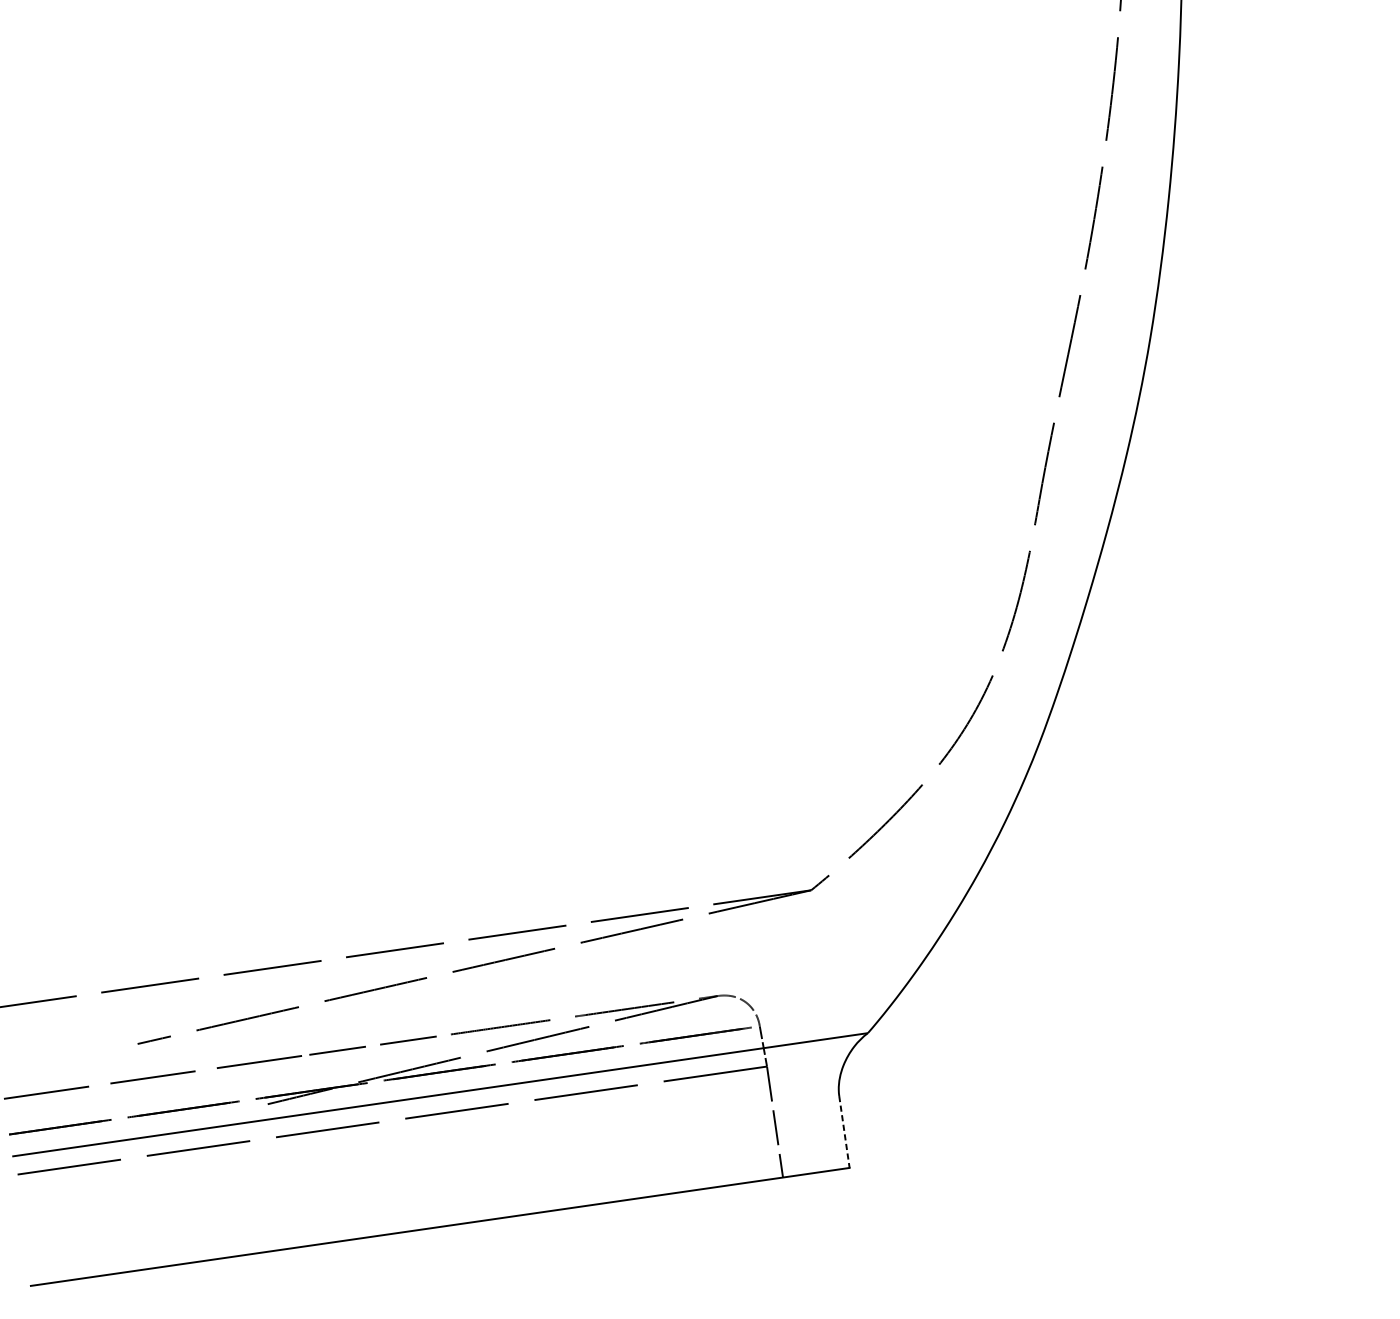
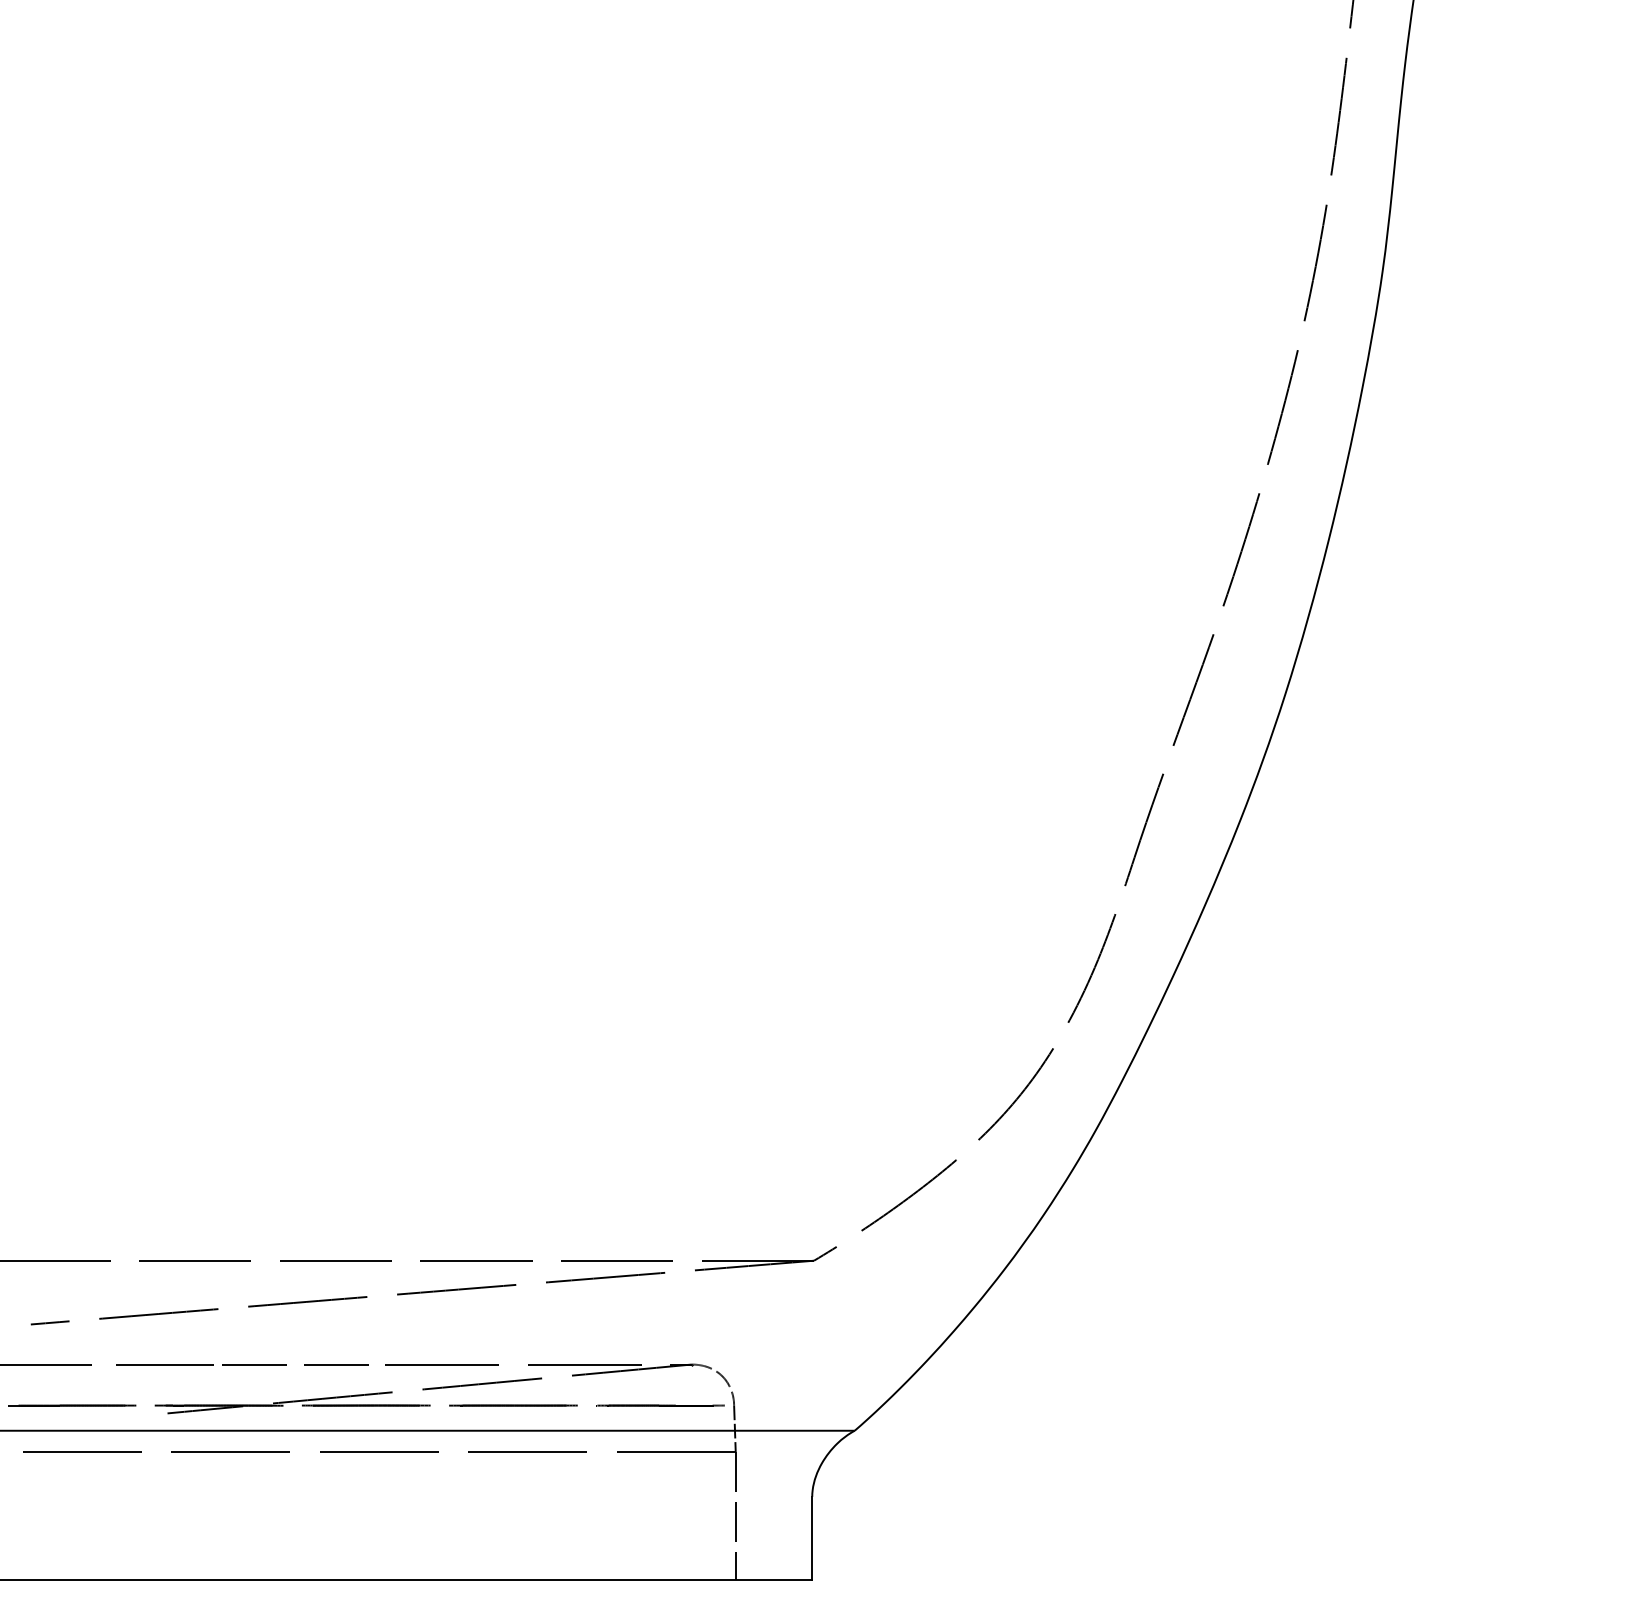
line: (844, 1132) -> (812, 1538), dashed -> solid

